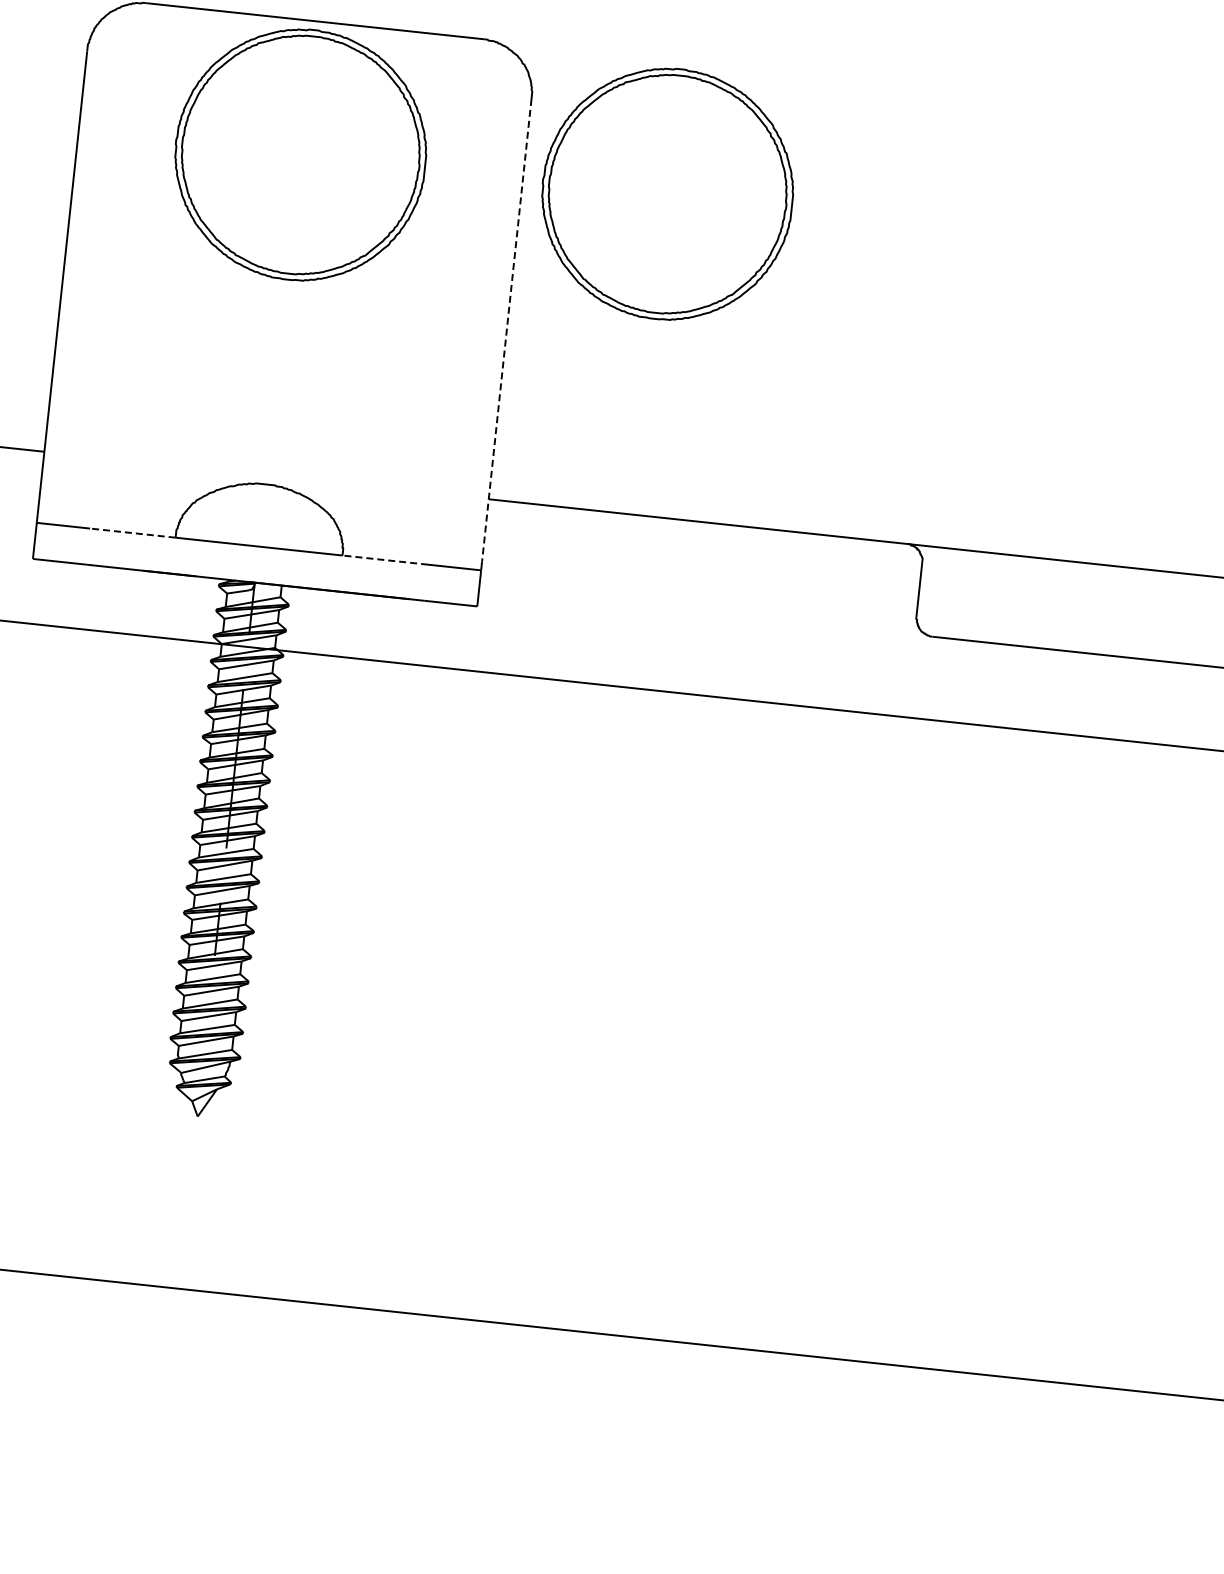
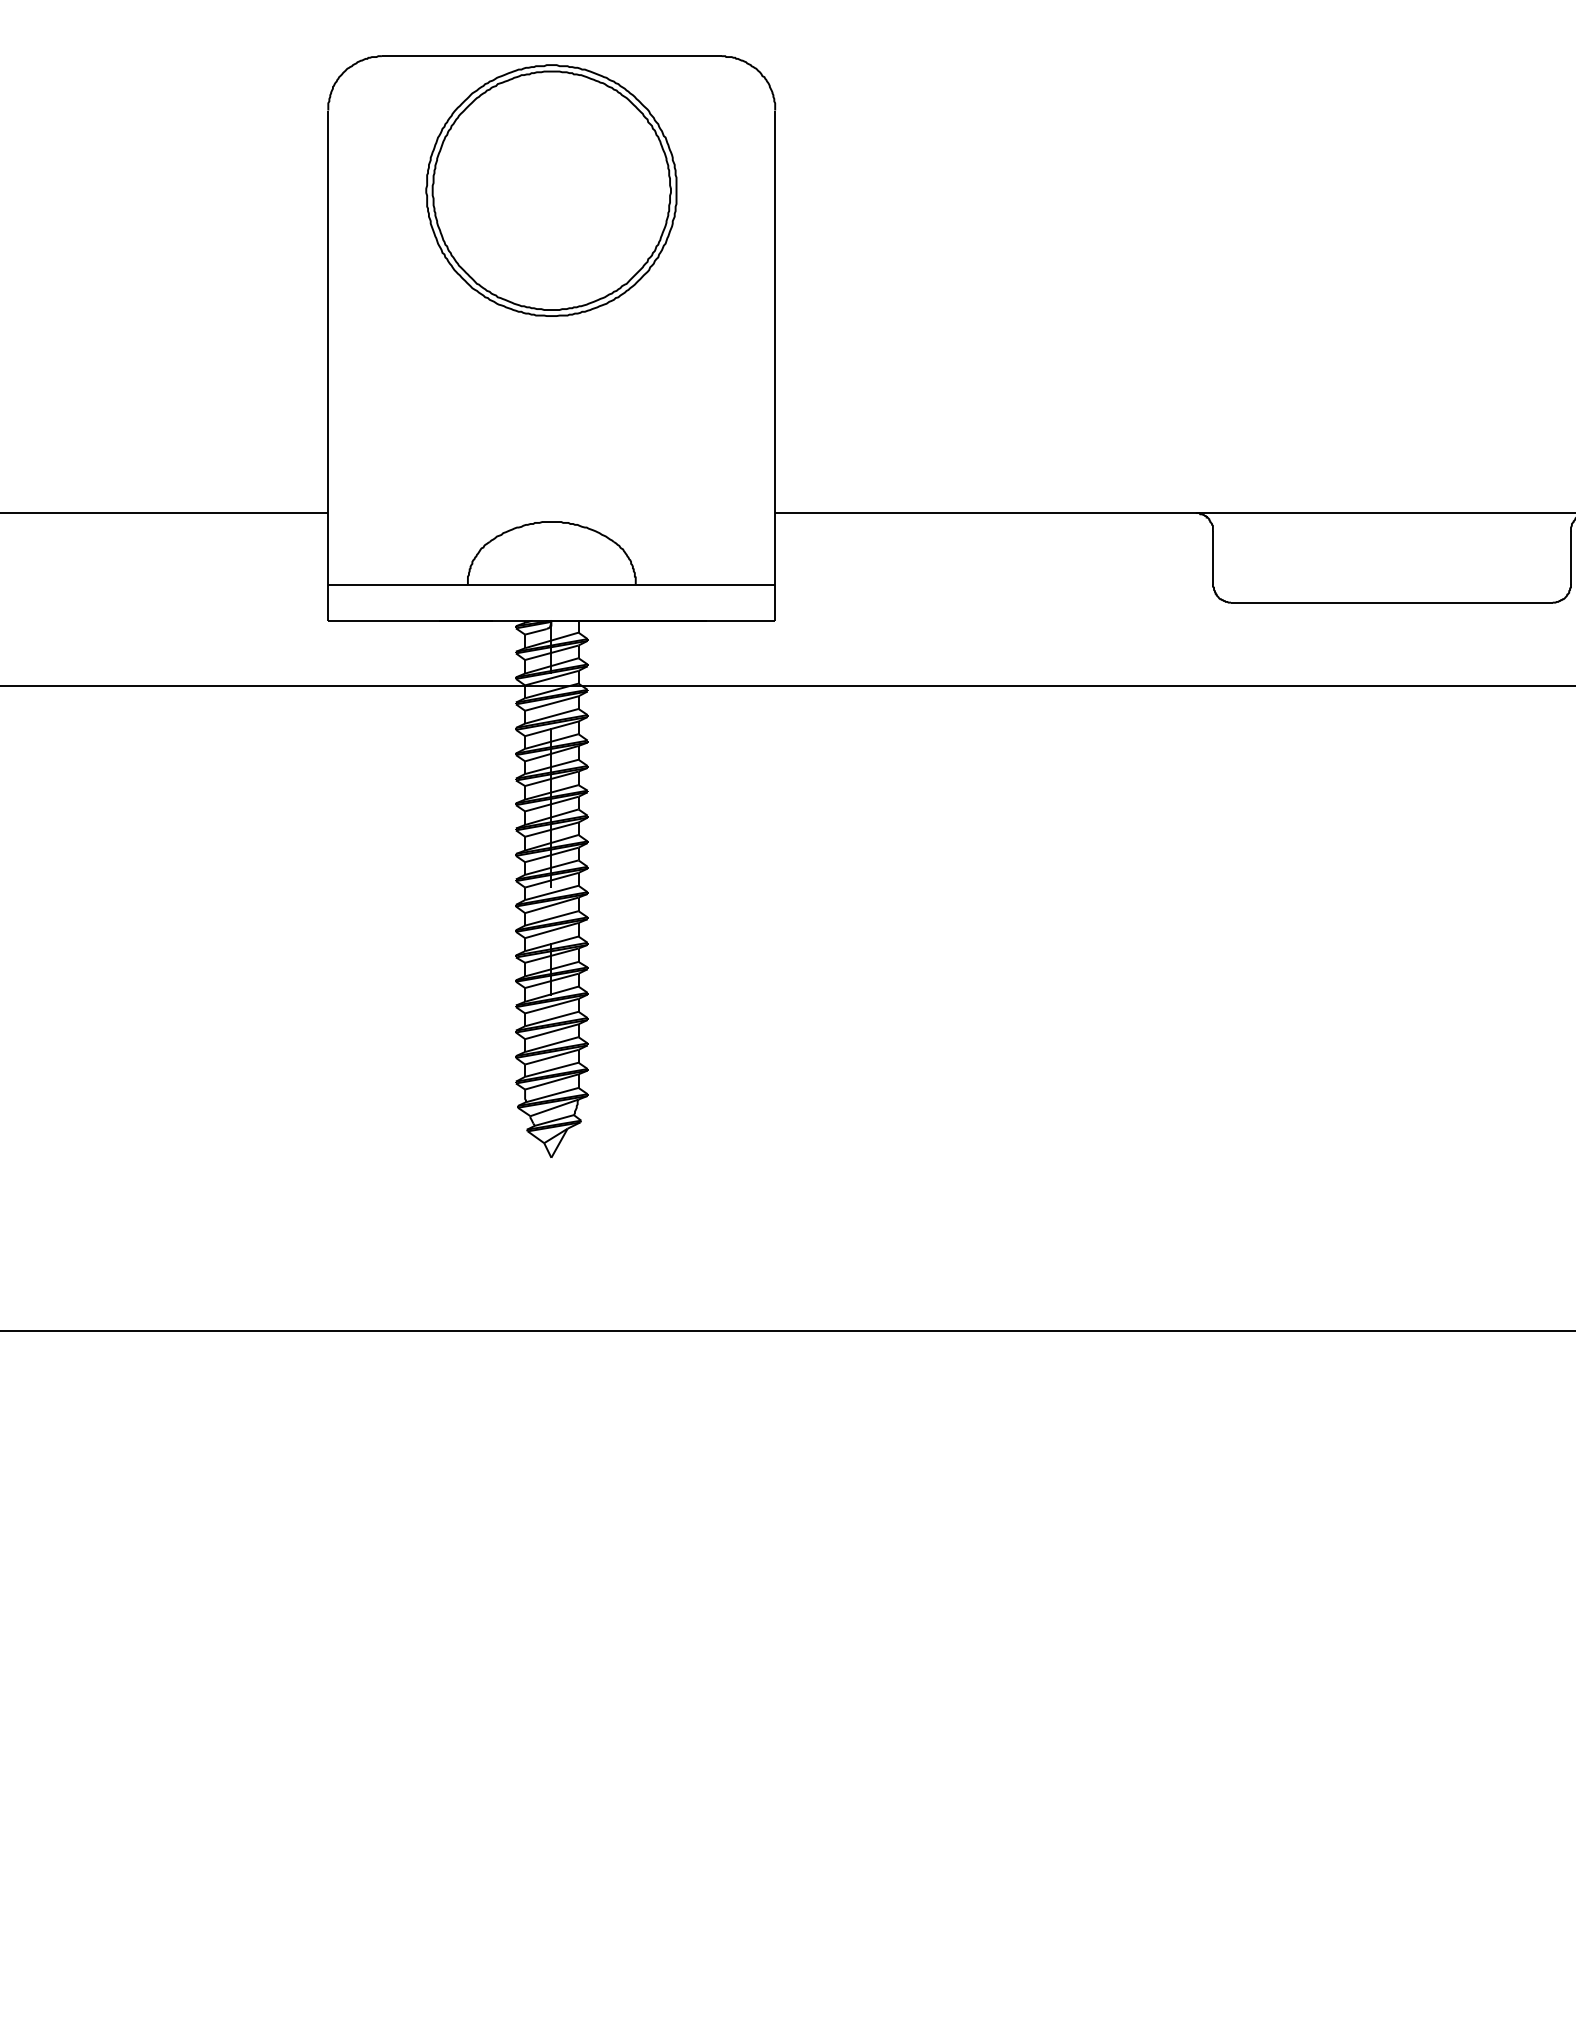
part: (667, 193) -> (920, 190), removed
line: (507, 330) -> (775, 343), dashed -> solid
line: (132, 533) -> (424, 584), dashed -> solid
line: (385, 560) -> (678, 584), dashed -> solid

